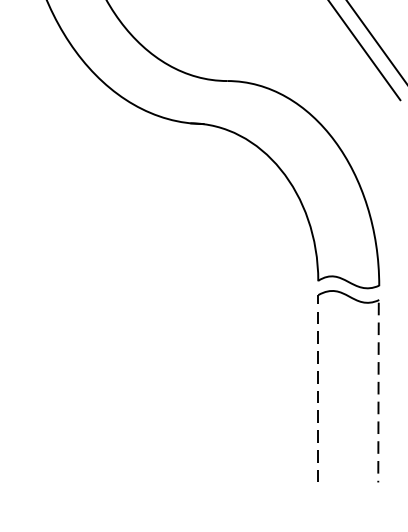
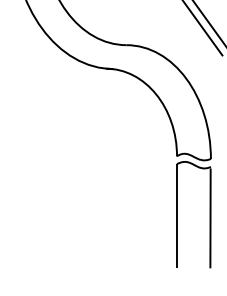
line: (319, 387) -> (177, 215), dashed -> solid
line: (378, 392) -> (210, 218), dashed -> solid

